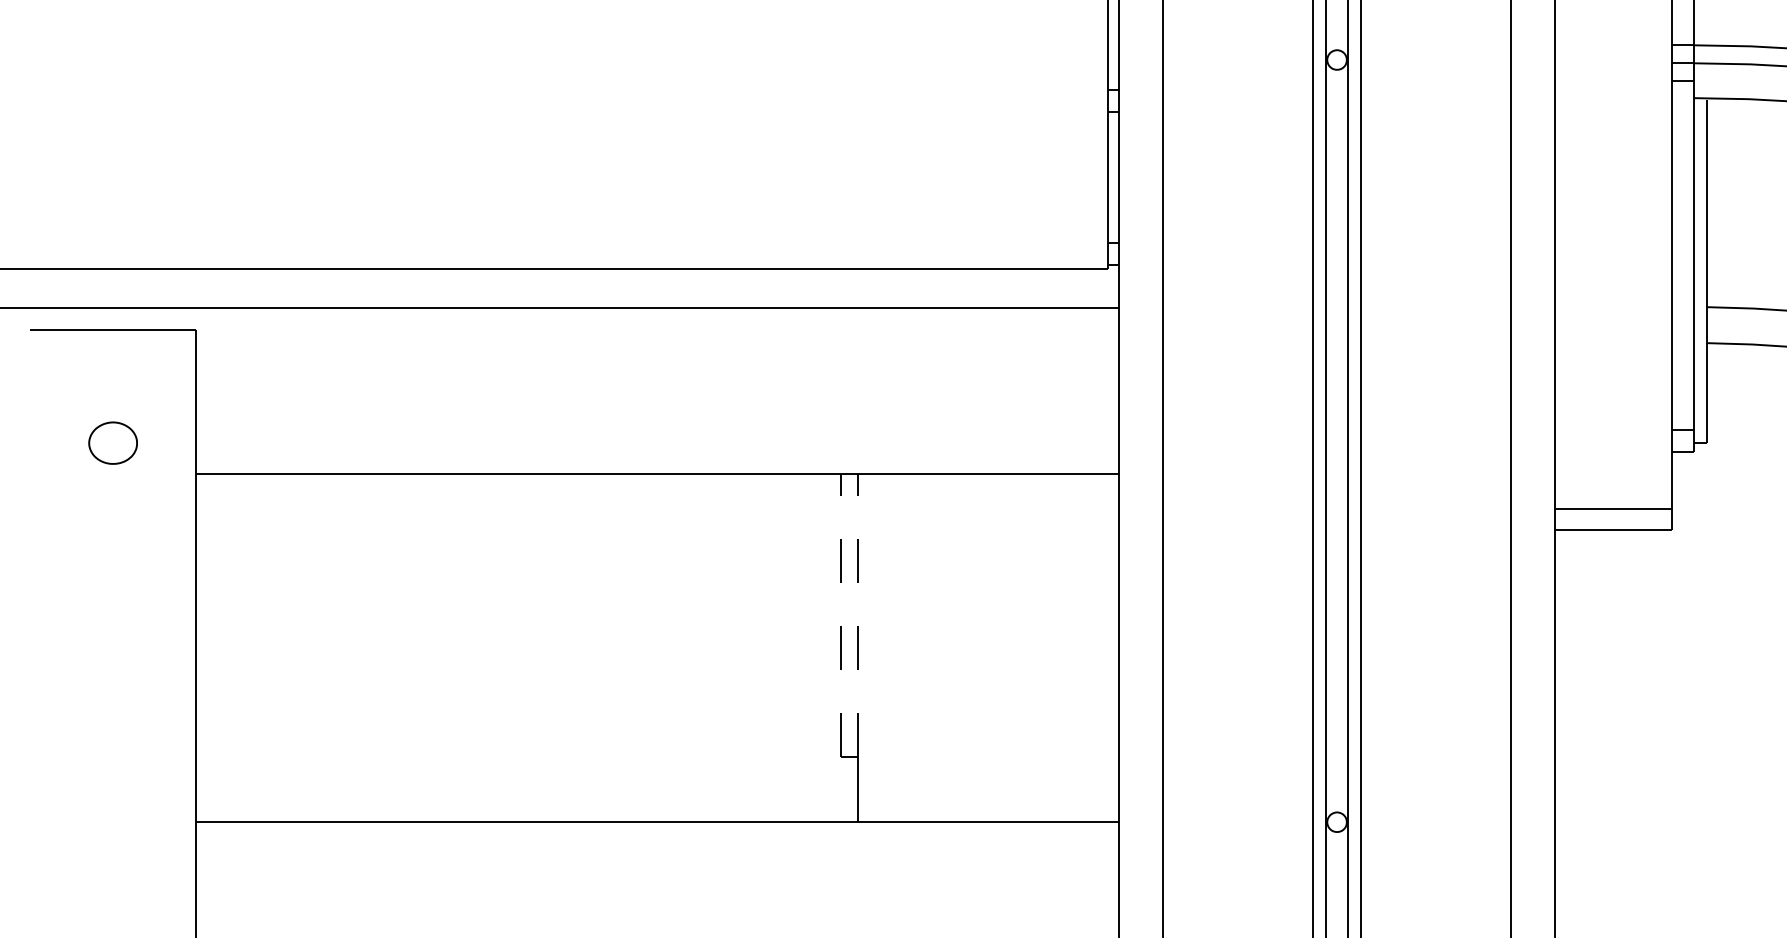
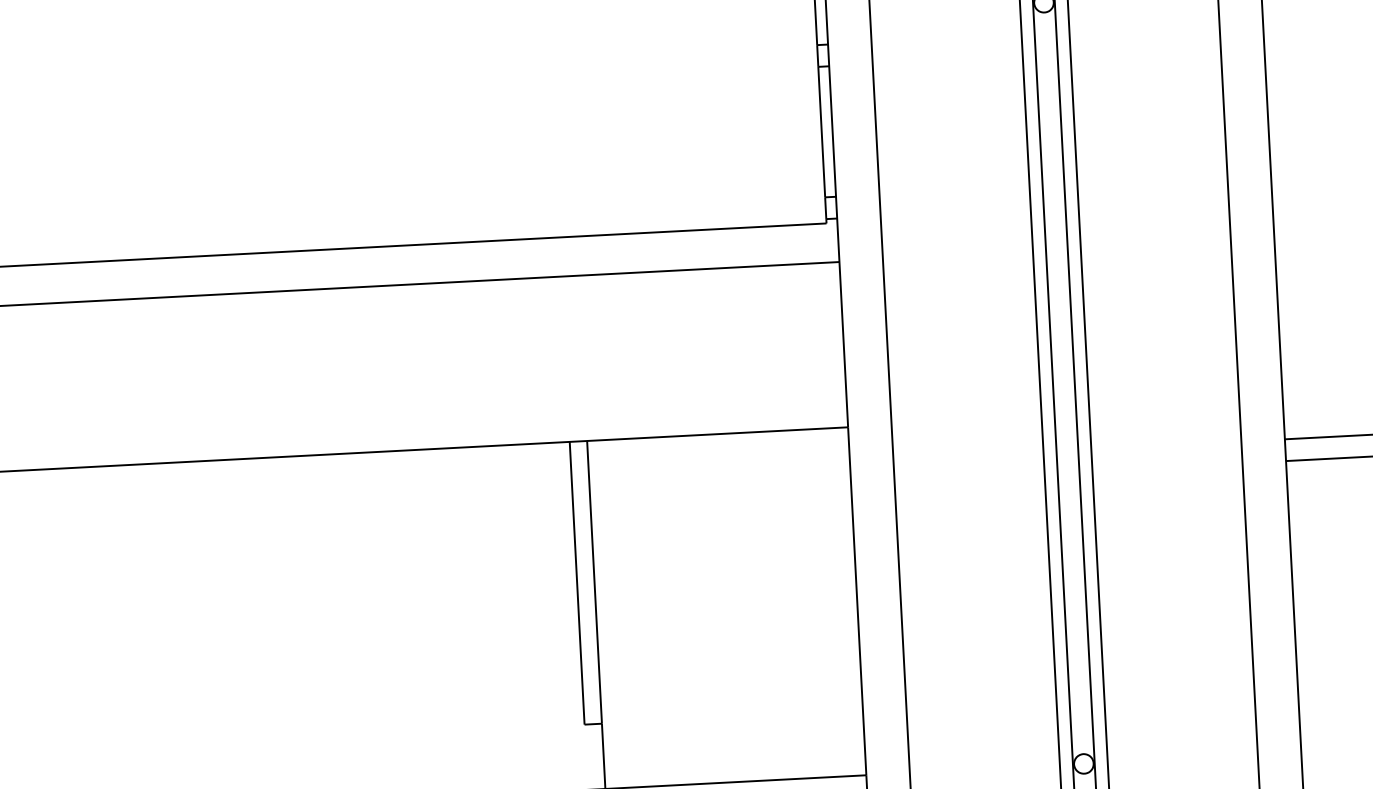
line: (840, 615) -> (577, 583), dashed -> solid
line: (857, 615) -> (594, 582), dashed -> solid

